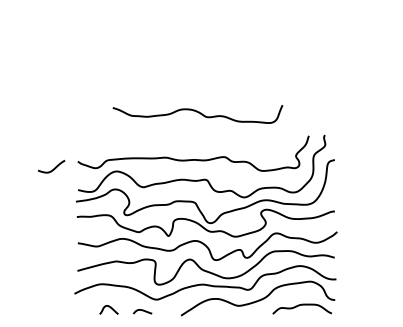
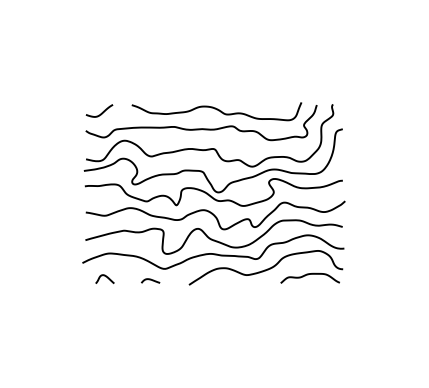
curve: (197, 113) -> (216, 110), moved
curve: (53, 168) -> (101, 112), moved
curve: (108, 307) -> (104, 276), moved

